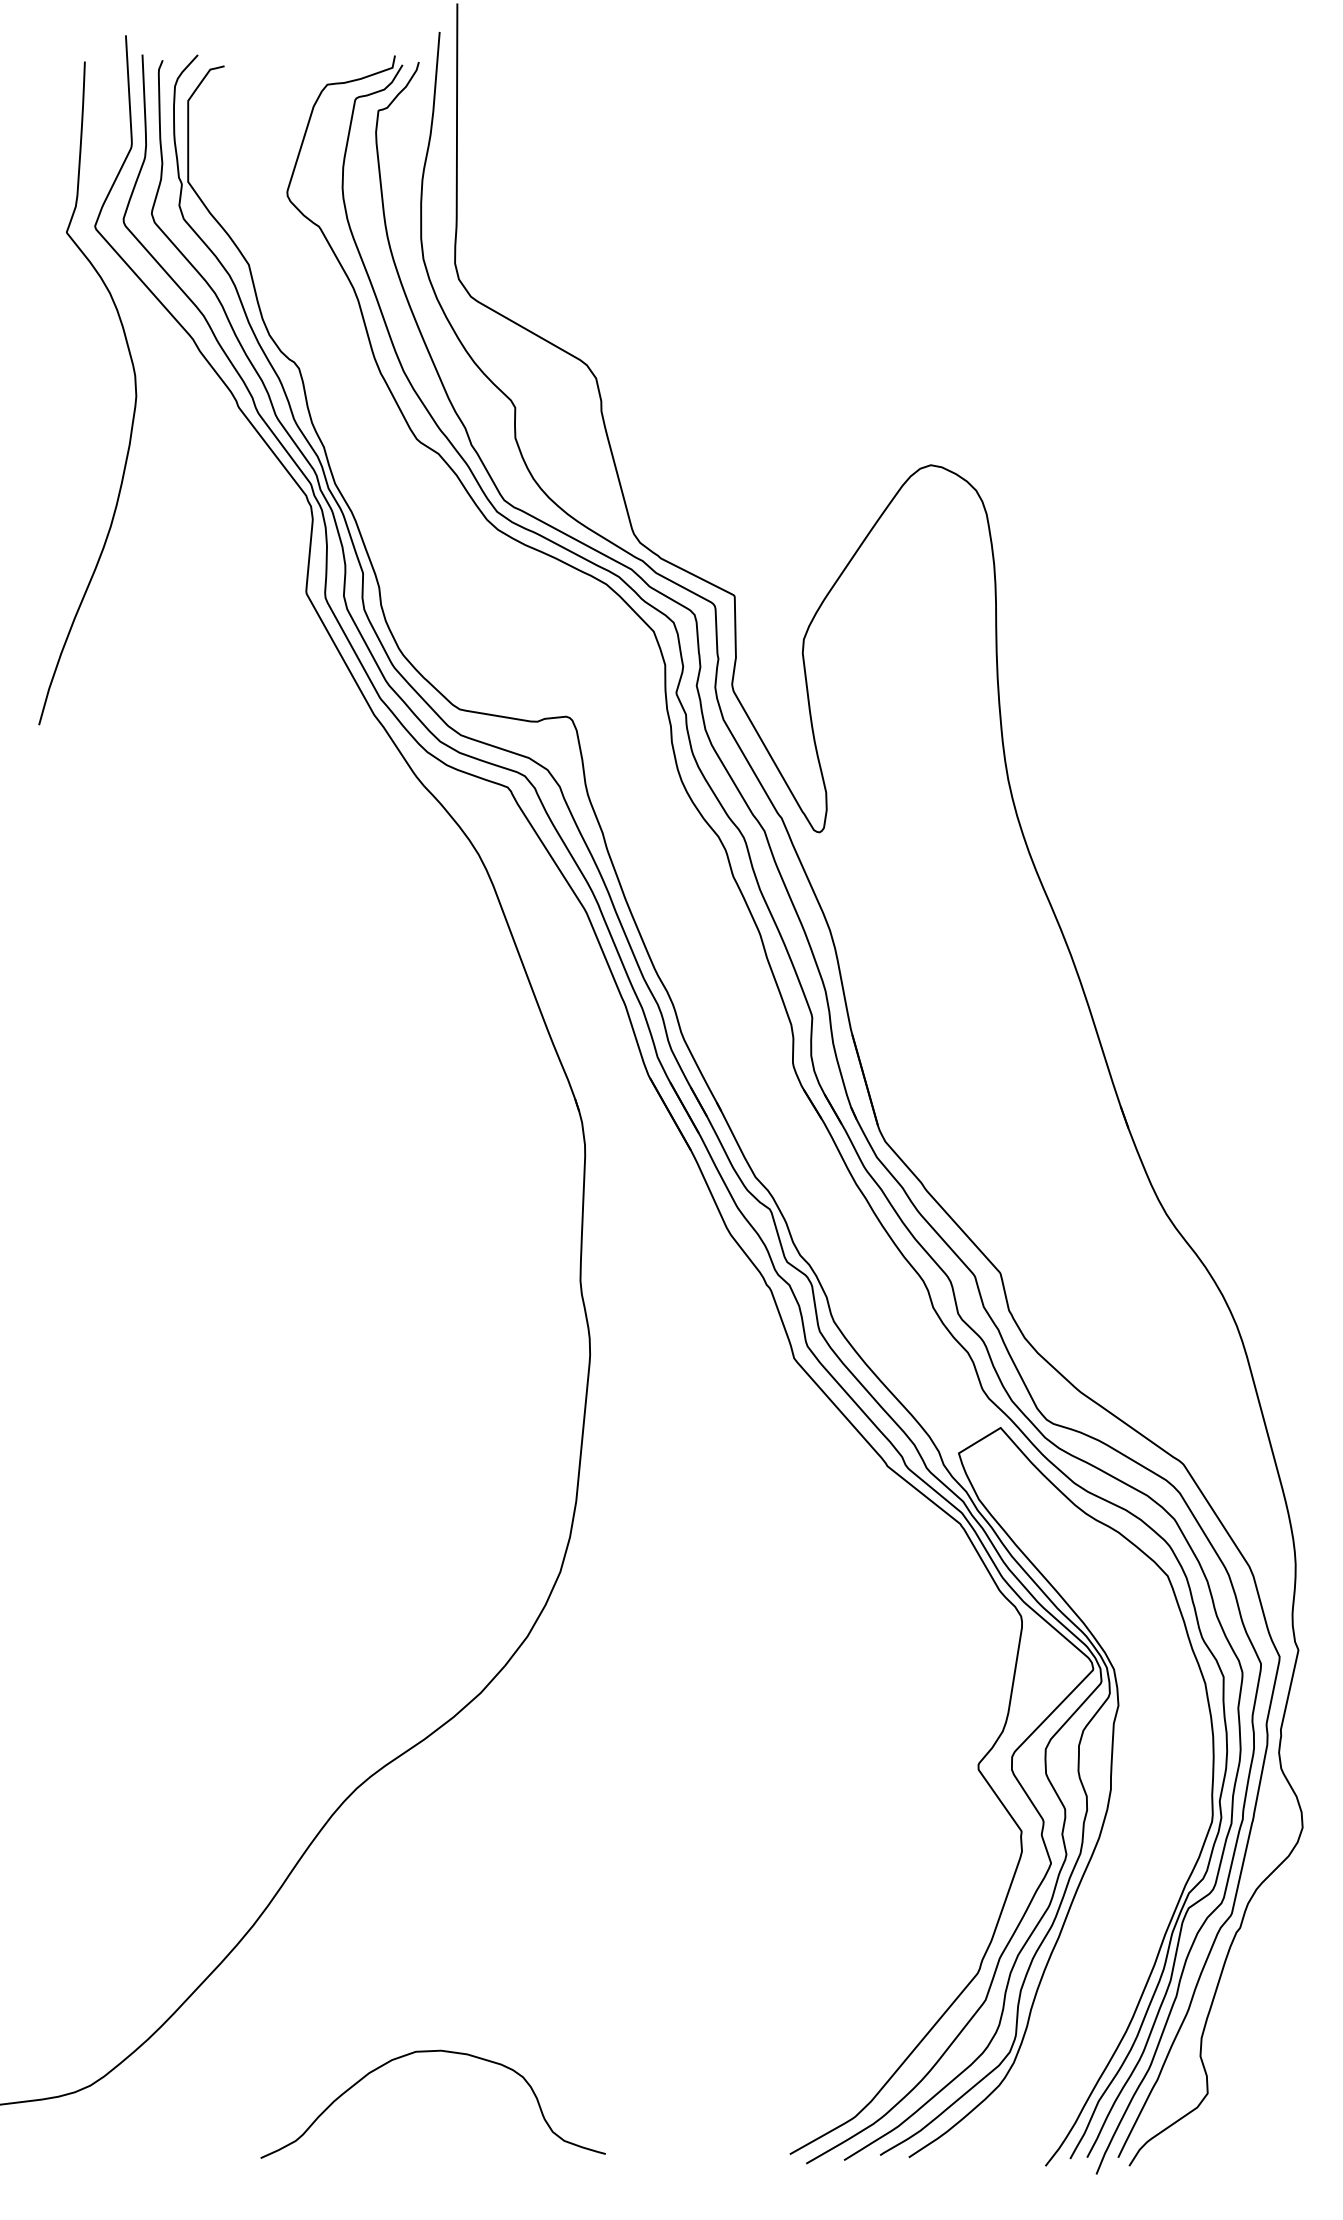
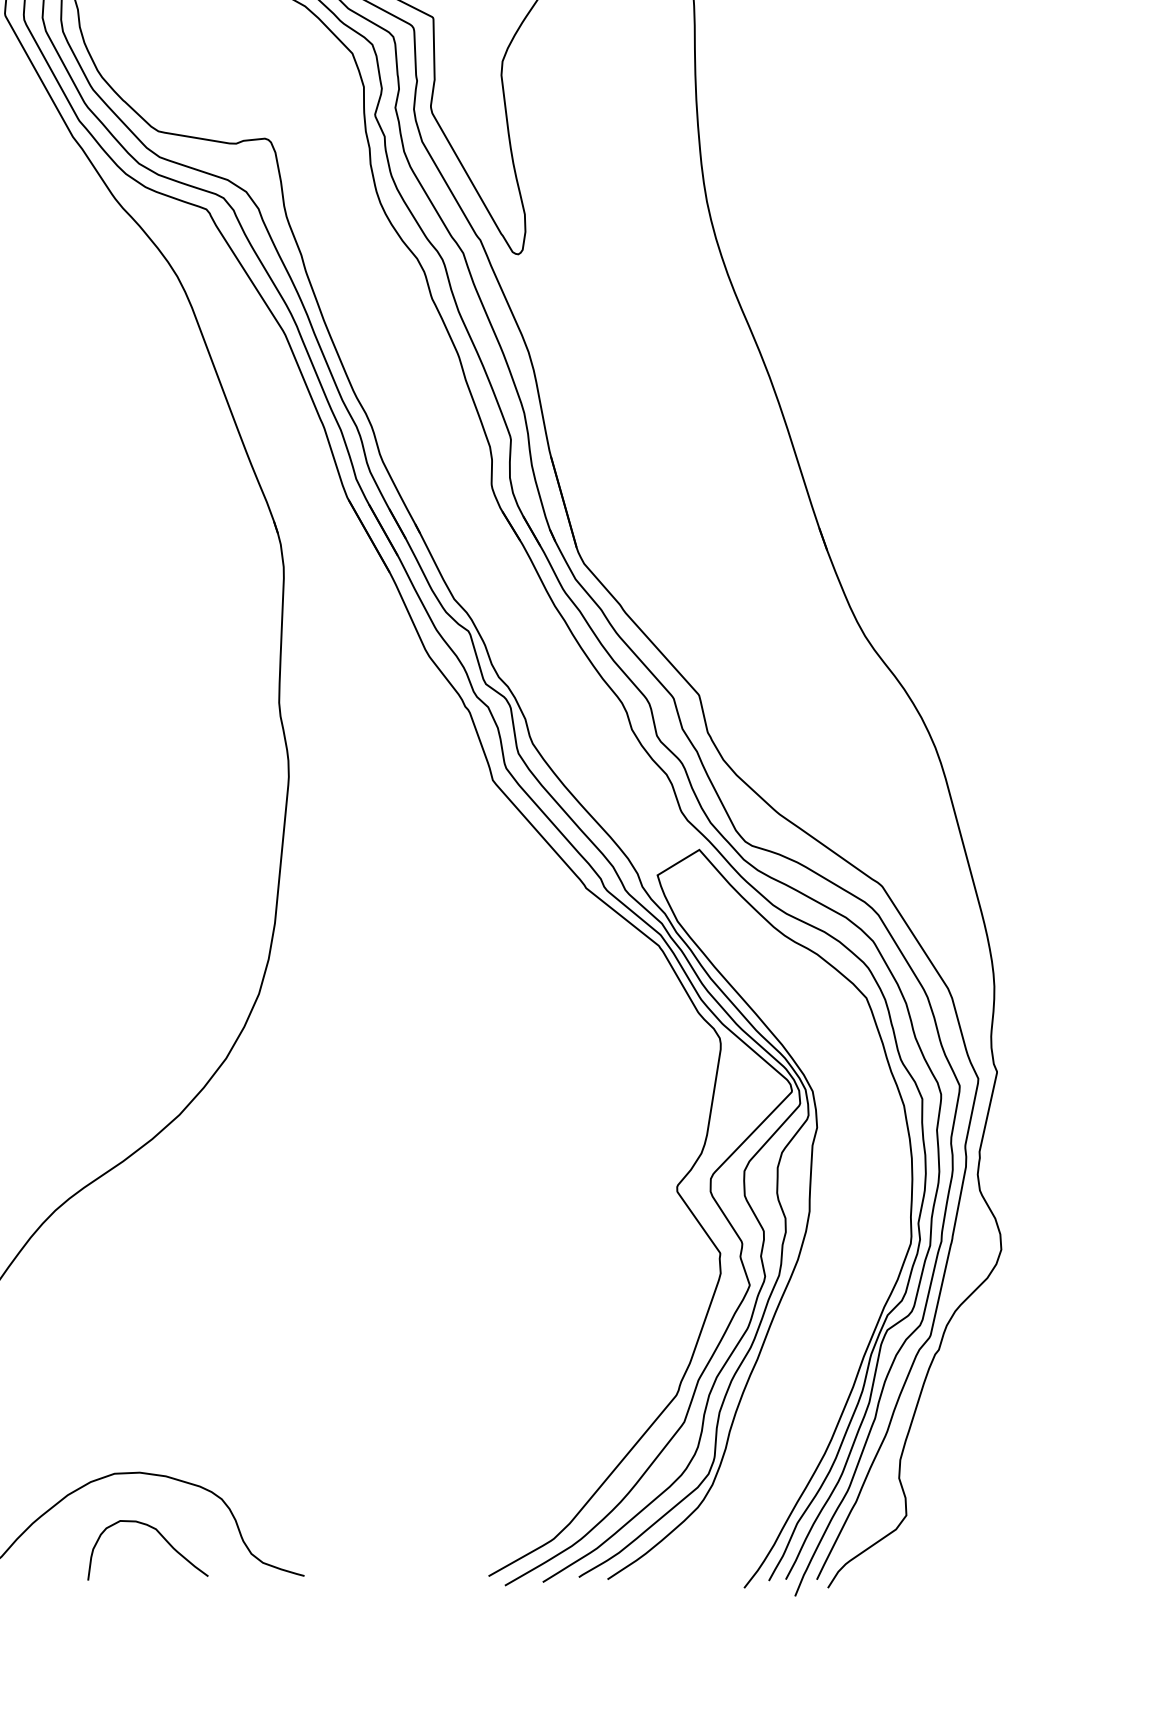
curve: (462, 2114) -> (161, 1536), added

